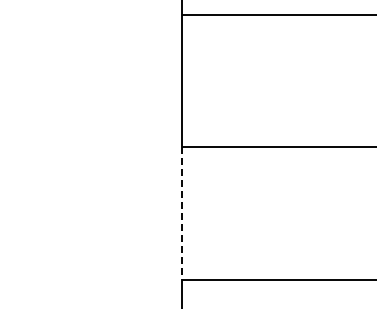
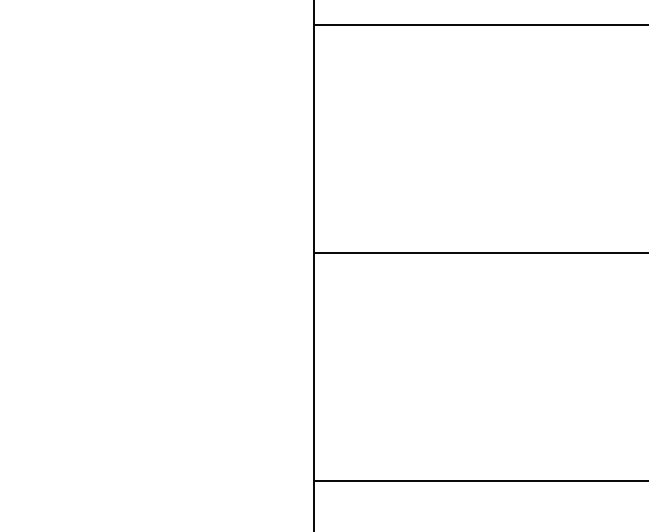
line: (182, 213) -> (314, 367), dashed -> solid

